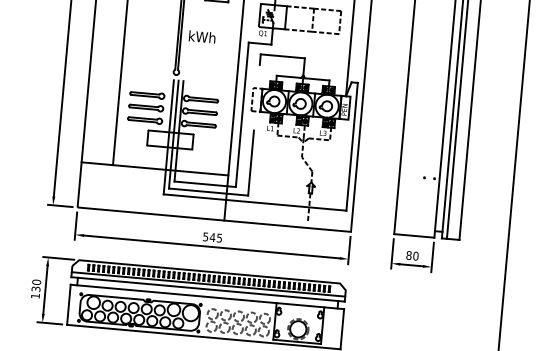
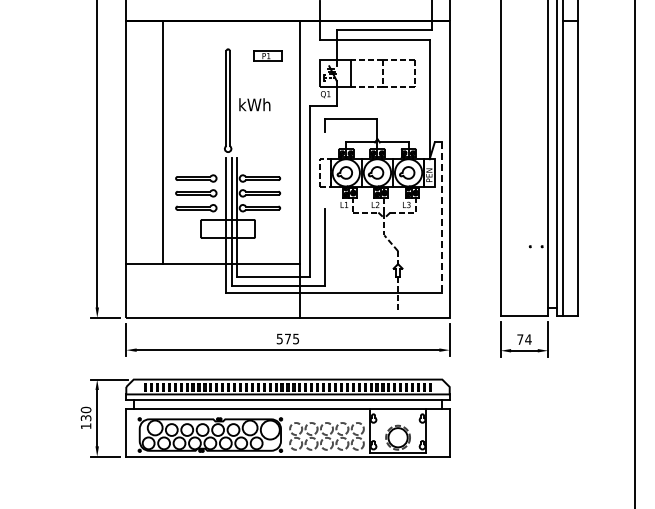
line: (352, 146) -> (442, 217), solid -> dashed
text: (212, 237) -> (287, 338), 545 -> 575
text: (412, 255) -> (524, 339), 80 -> 74

